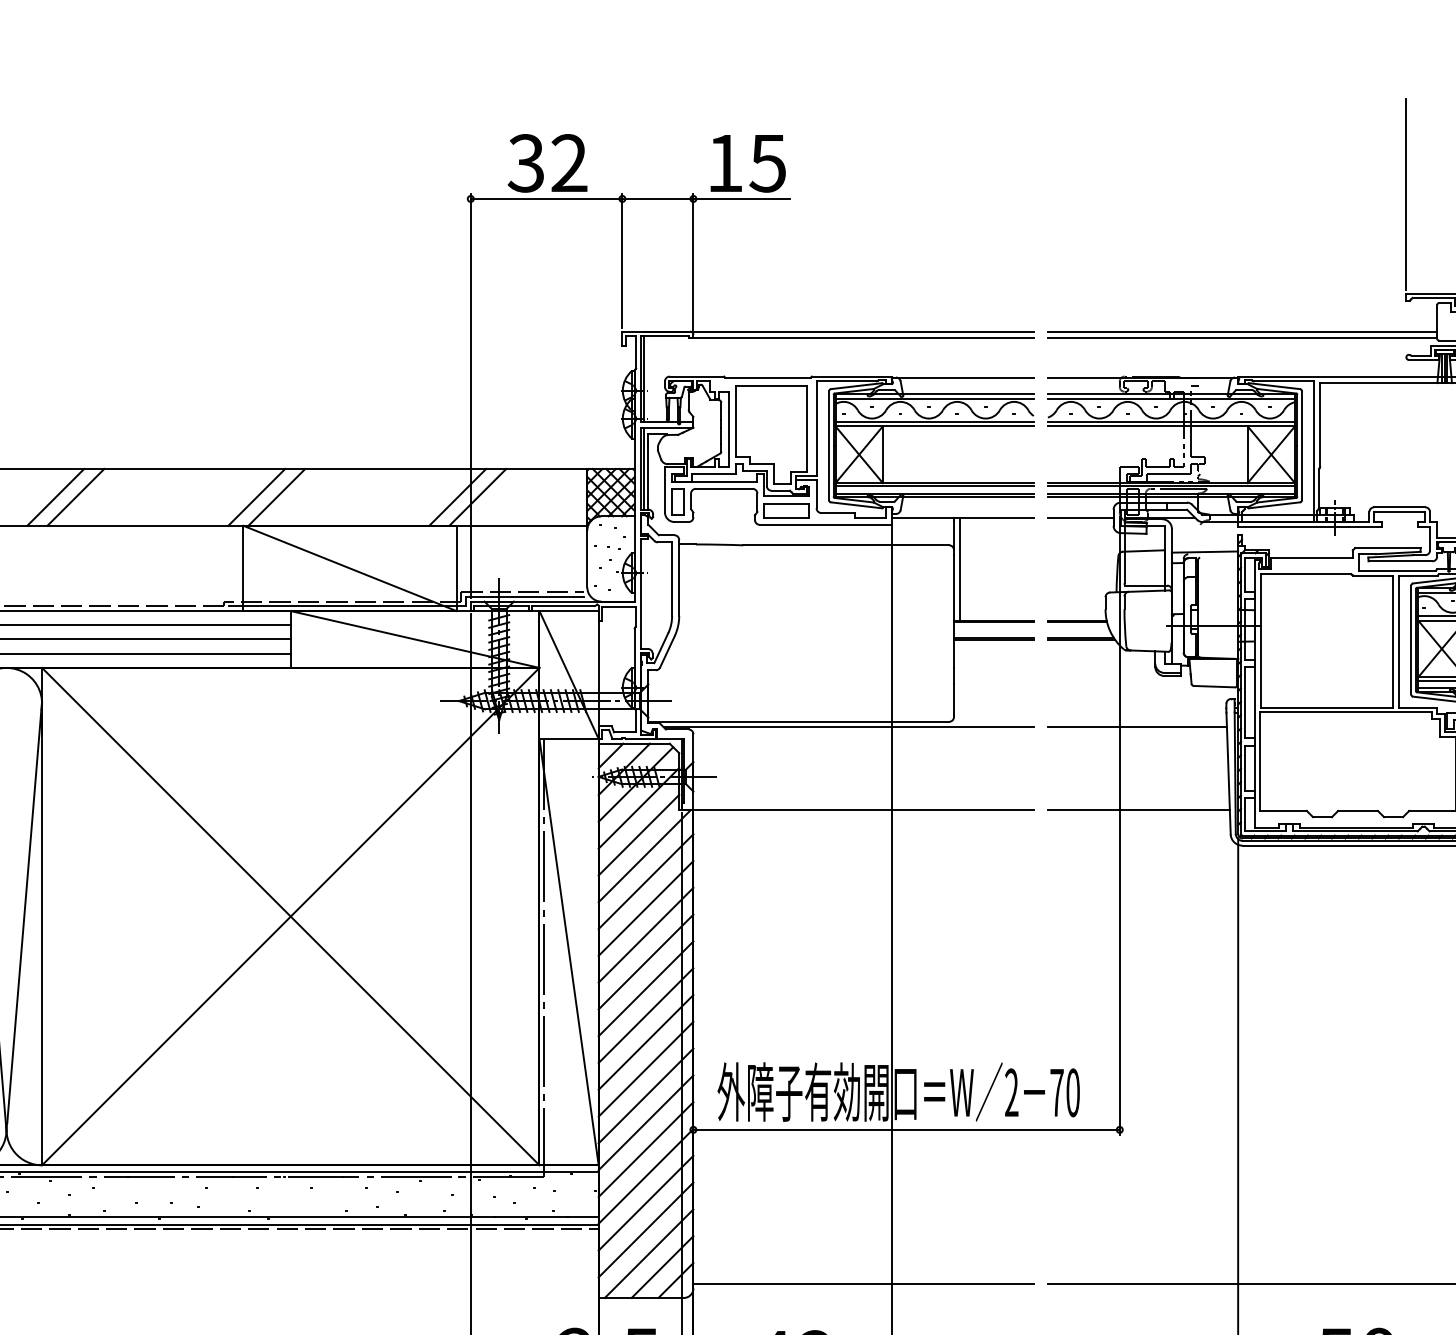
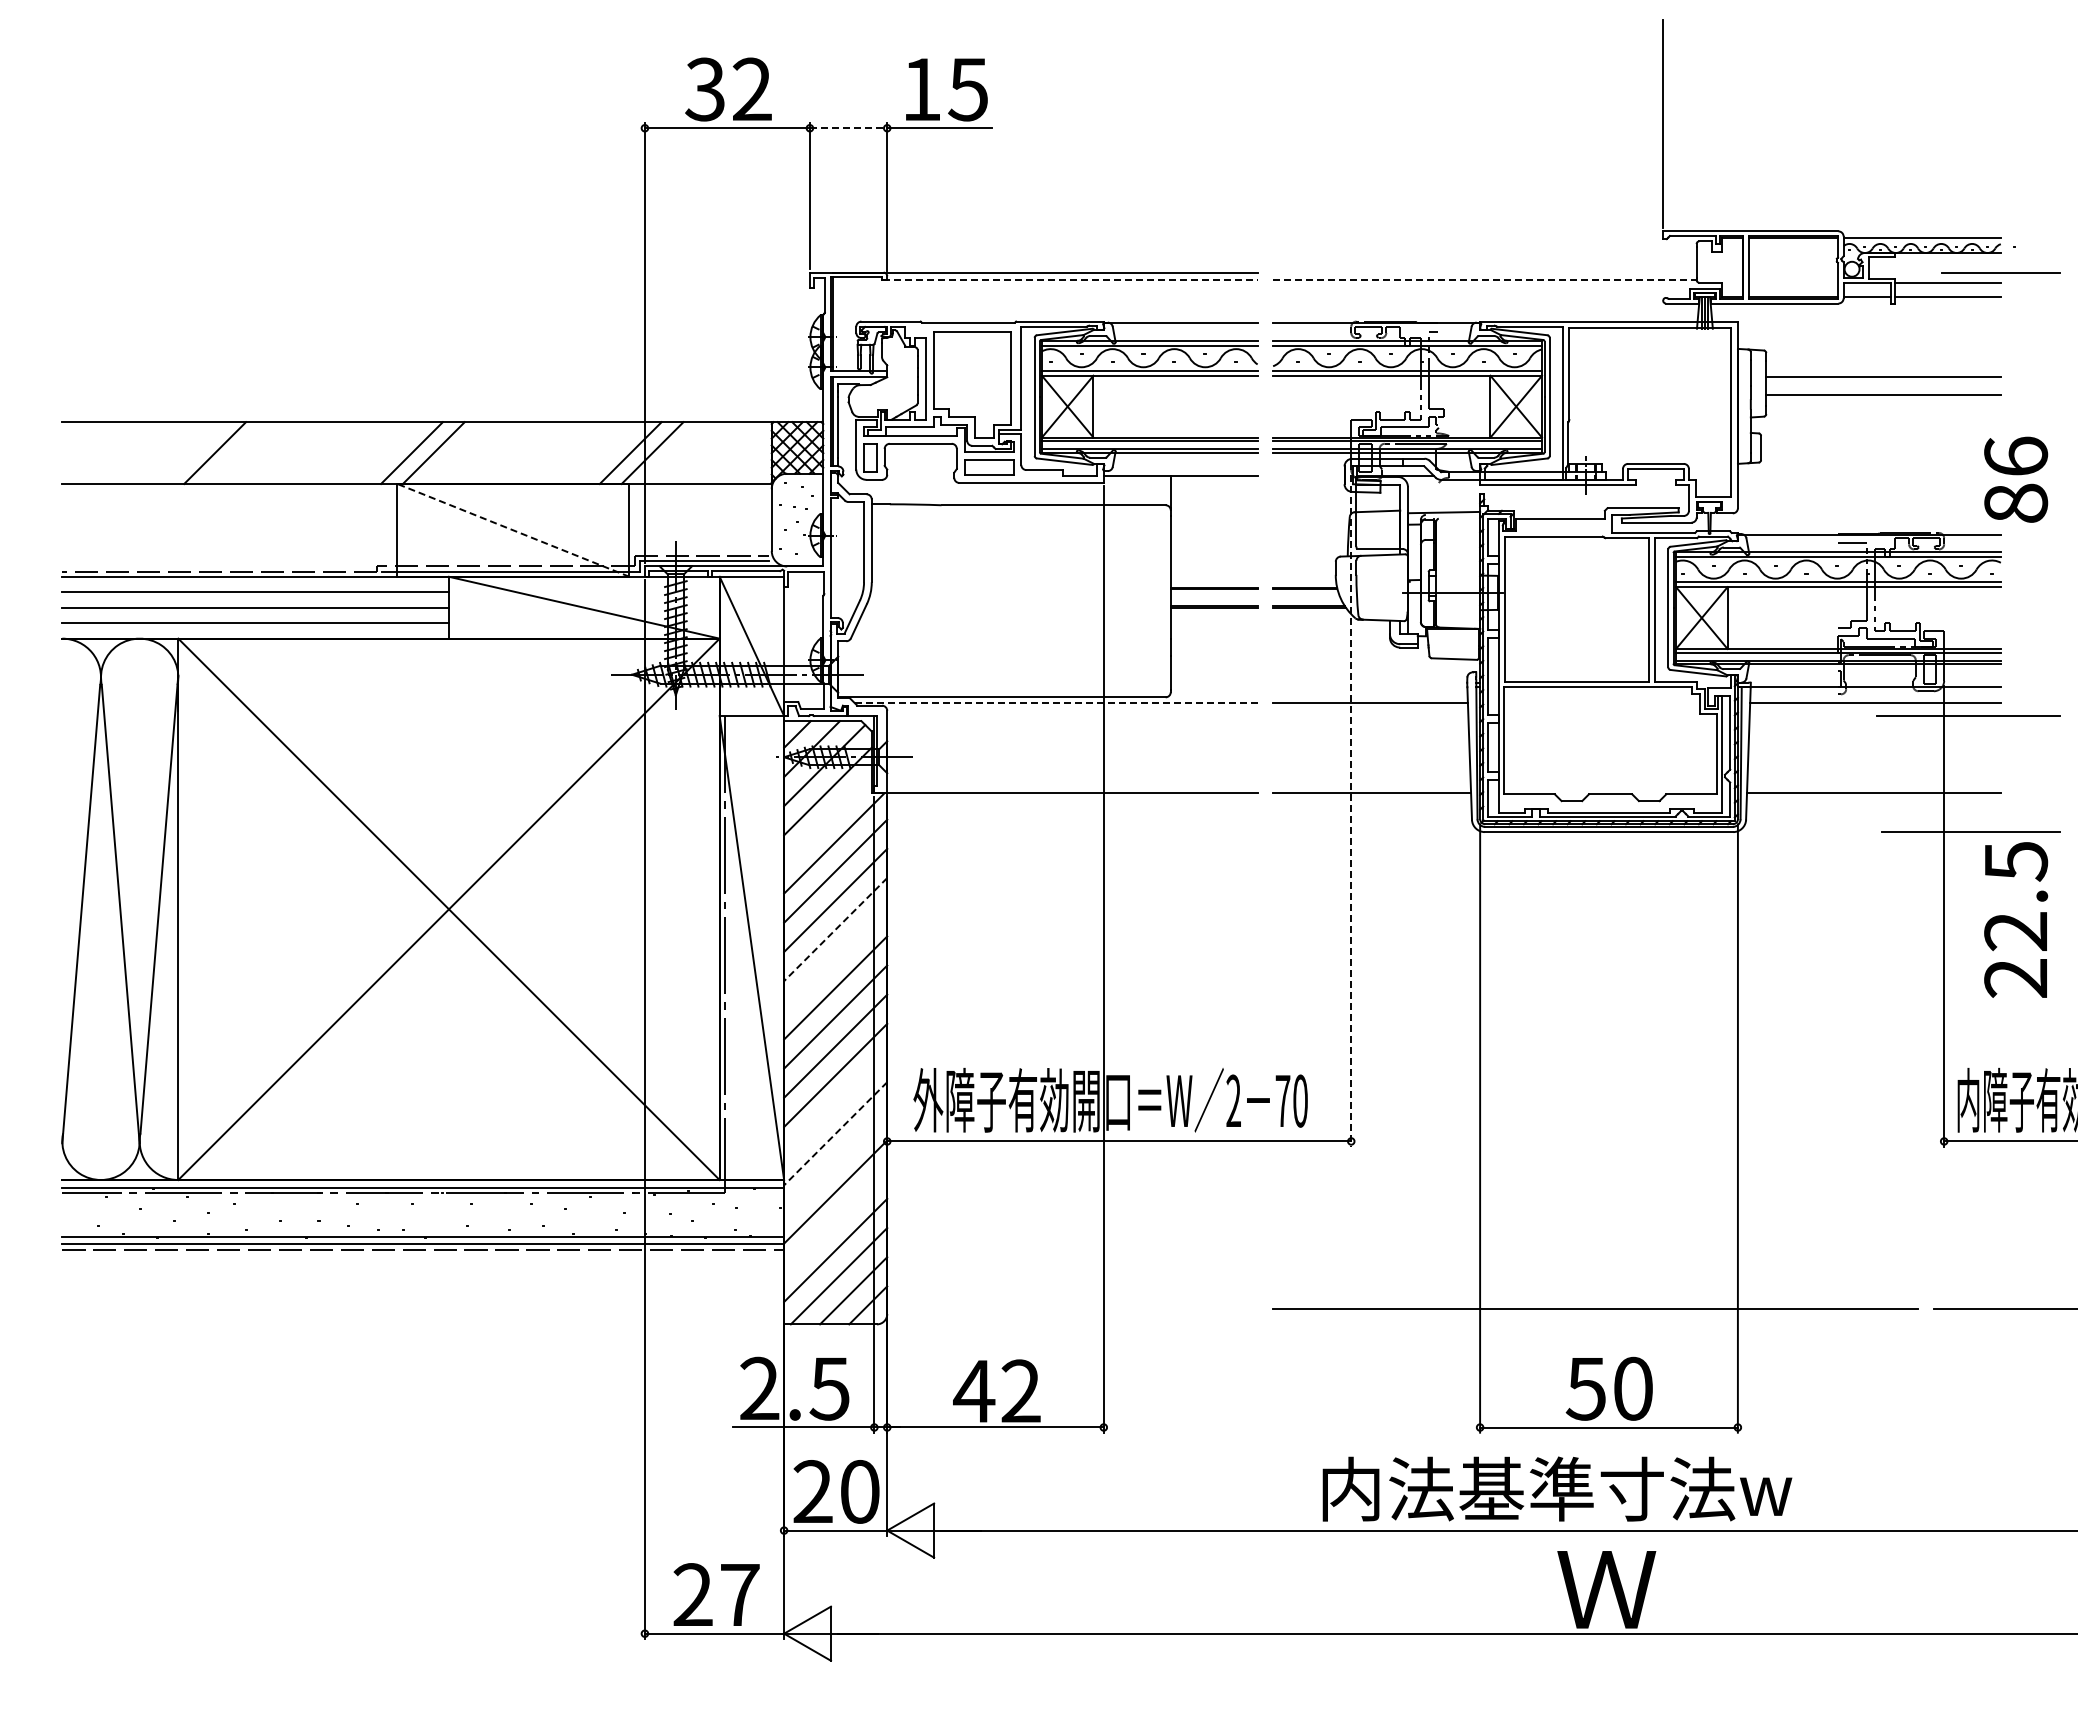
line: (657, 199) -> (848, 128), solid -> dashed
line: (1242, 331) -> (1484, 272), removed
line: (861, 337) -> (1070, 279), solid -> dashed
line: (1242, 337) -> (1484, 279), solid -> dashed
line: (56, 497) -> (193, 453), removed
line: (1080, 517) -> (1308, 475), removed
line: (350, 568) -> (513, 530), solid -> dashed
line: (960, 569) -> (1177, 531), removed
line: (848, 727) -> (1056, 703), solid -> dashed
line: (1119, 825) -> (1351, 810), solid -> dashed
line: (638, 834) -> (827, 820), removed
line: (645, 935) -> (835, 929), solid -> dashed
line: (645, 961) -> (835, 958), removed
line: (645, 1095) -> (835, 1104), removed
line: (645, 1122) -> (835, 1133), solid -> dashed
line: (645, 1149) -> (835, 1162), removed
line: (645, 1202) -> (835, 1220), removed
line: (863, 1283) -> (1072, 1308), removed

